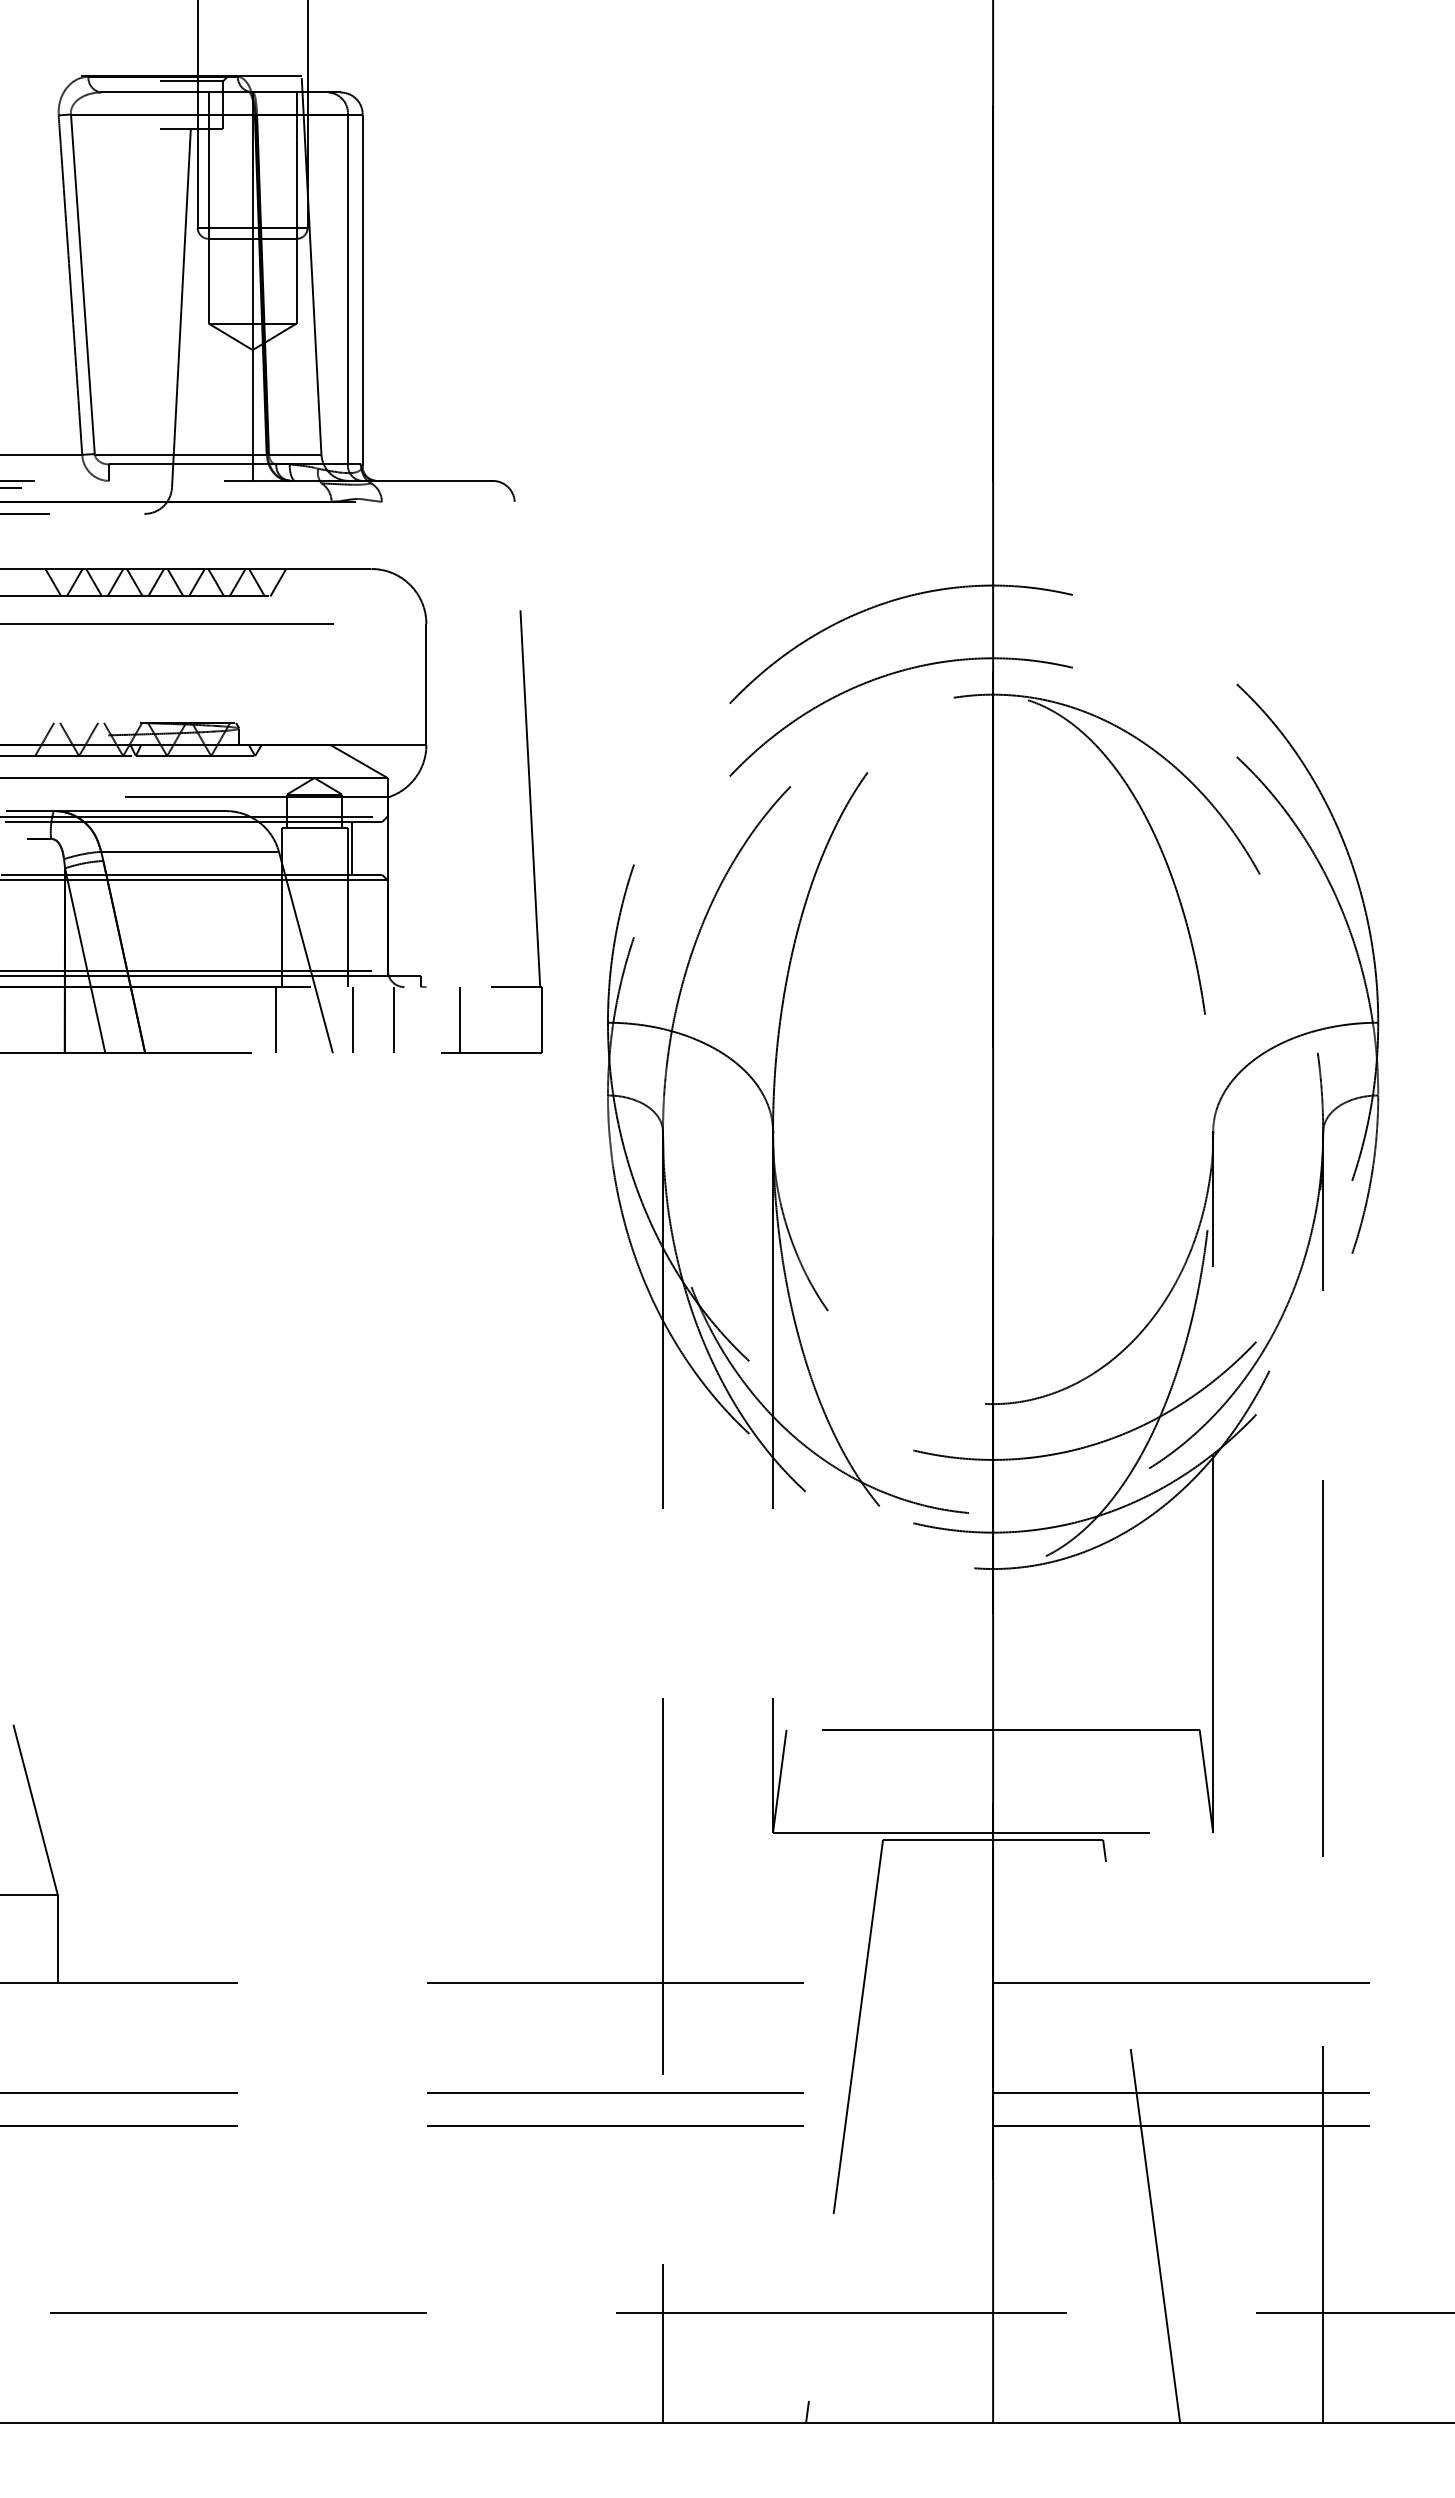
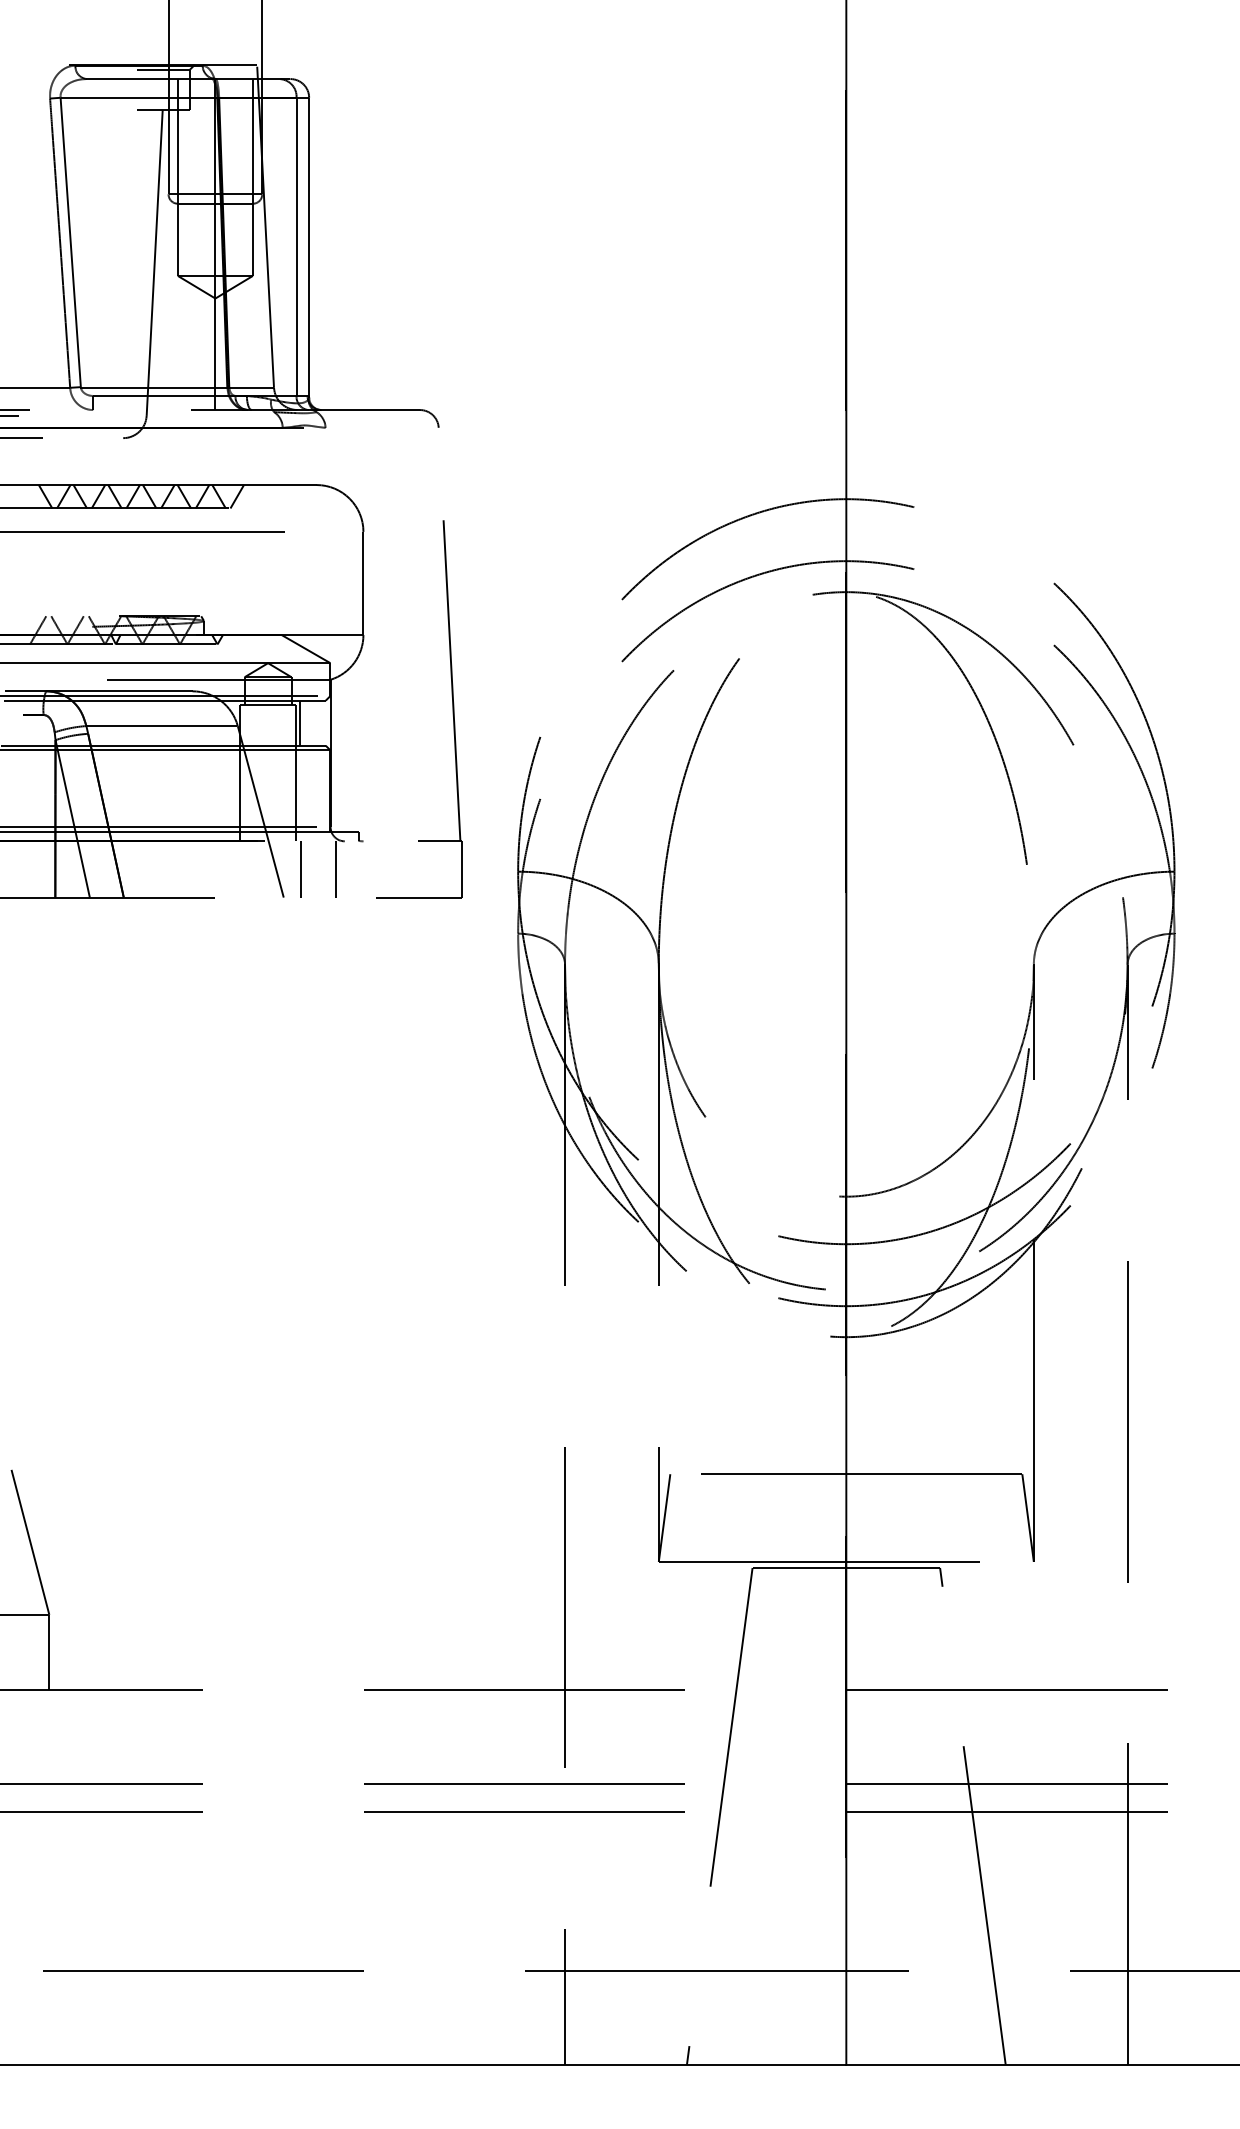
line: (276, 1020) -> (235, 869), removed
line: (459, 1020) -> (391, 869), removed

